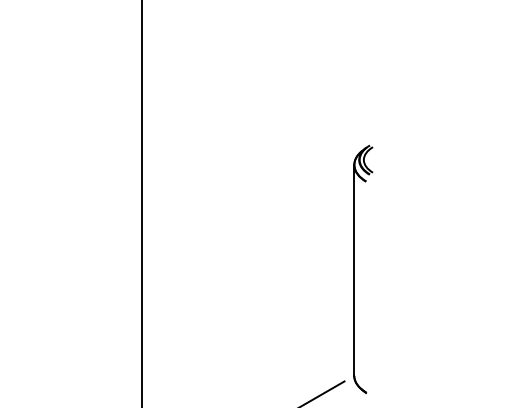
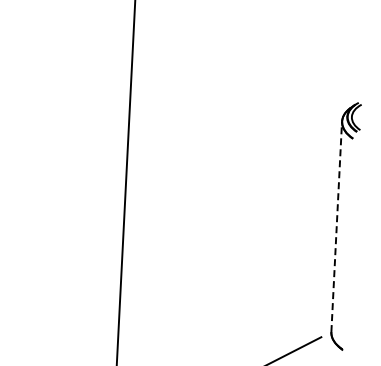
line: (354, 269) -> (336, 225), solid -> dashed

